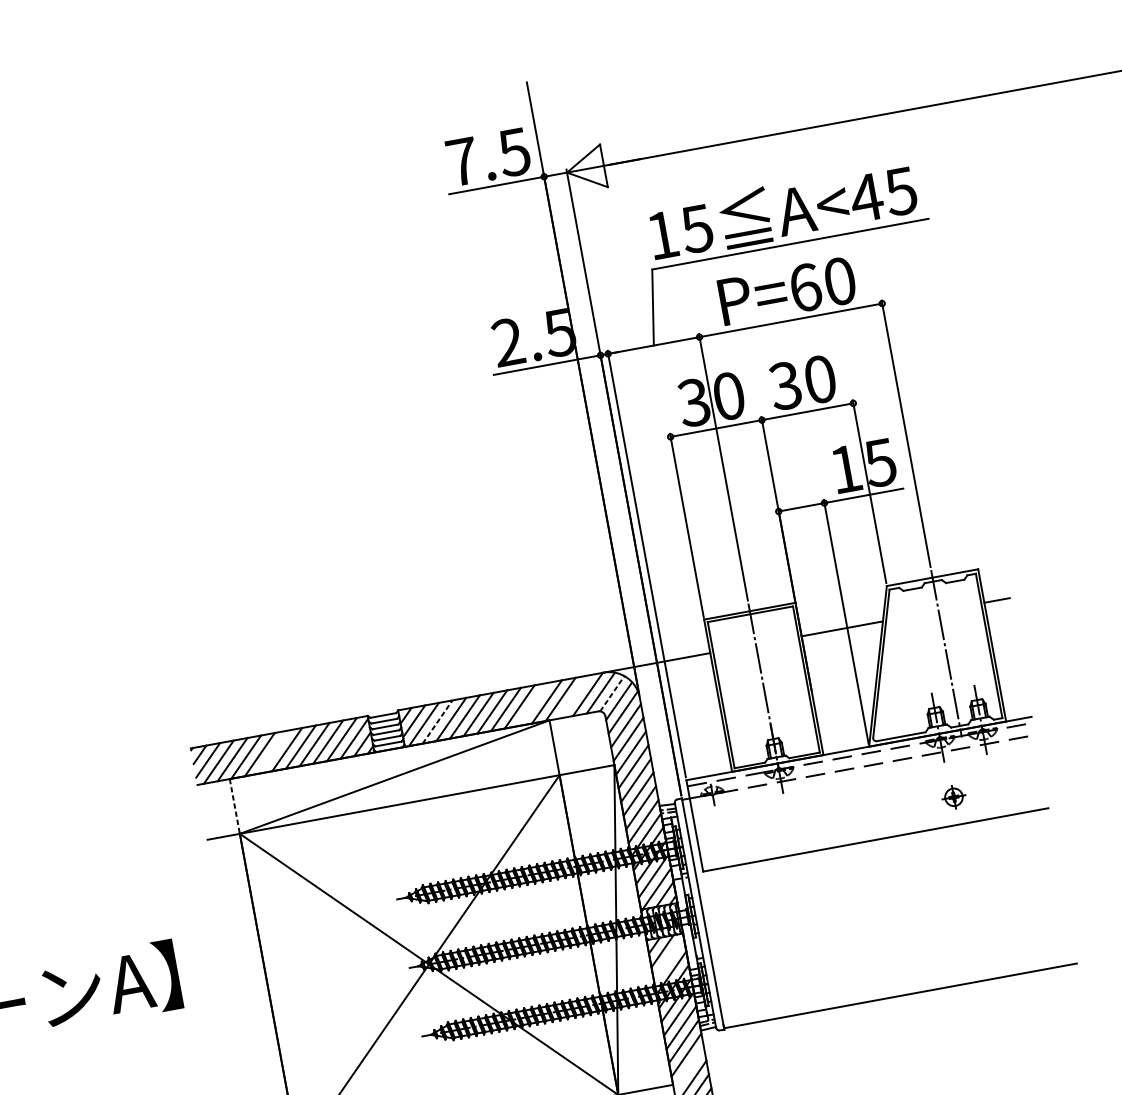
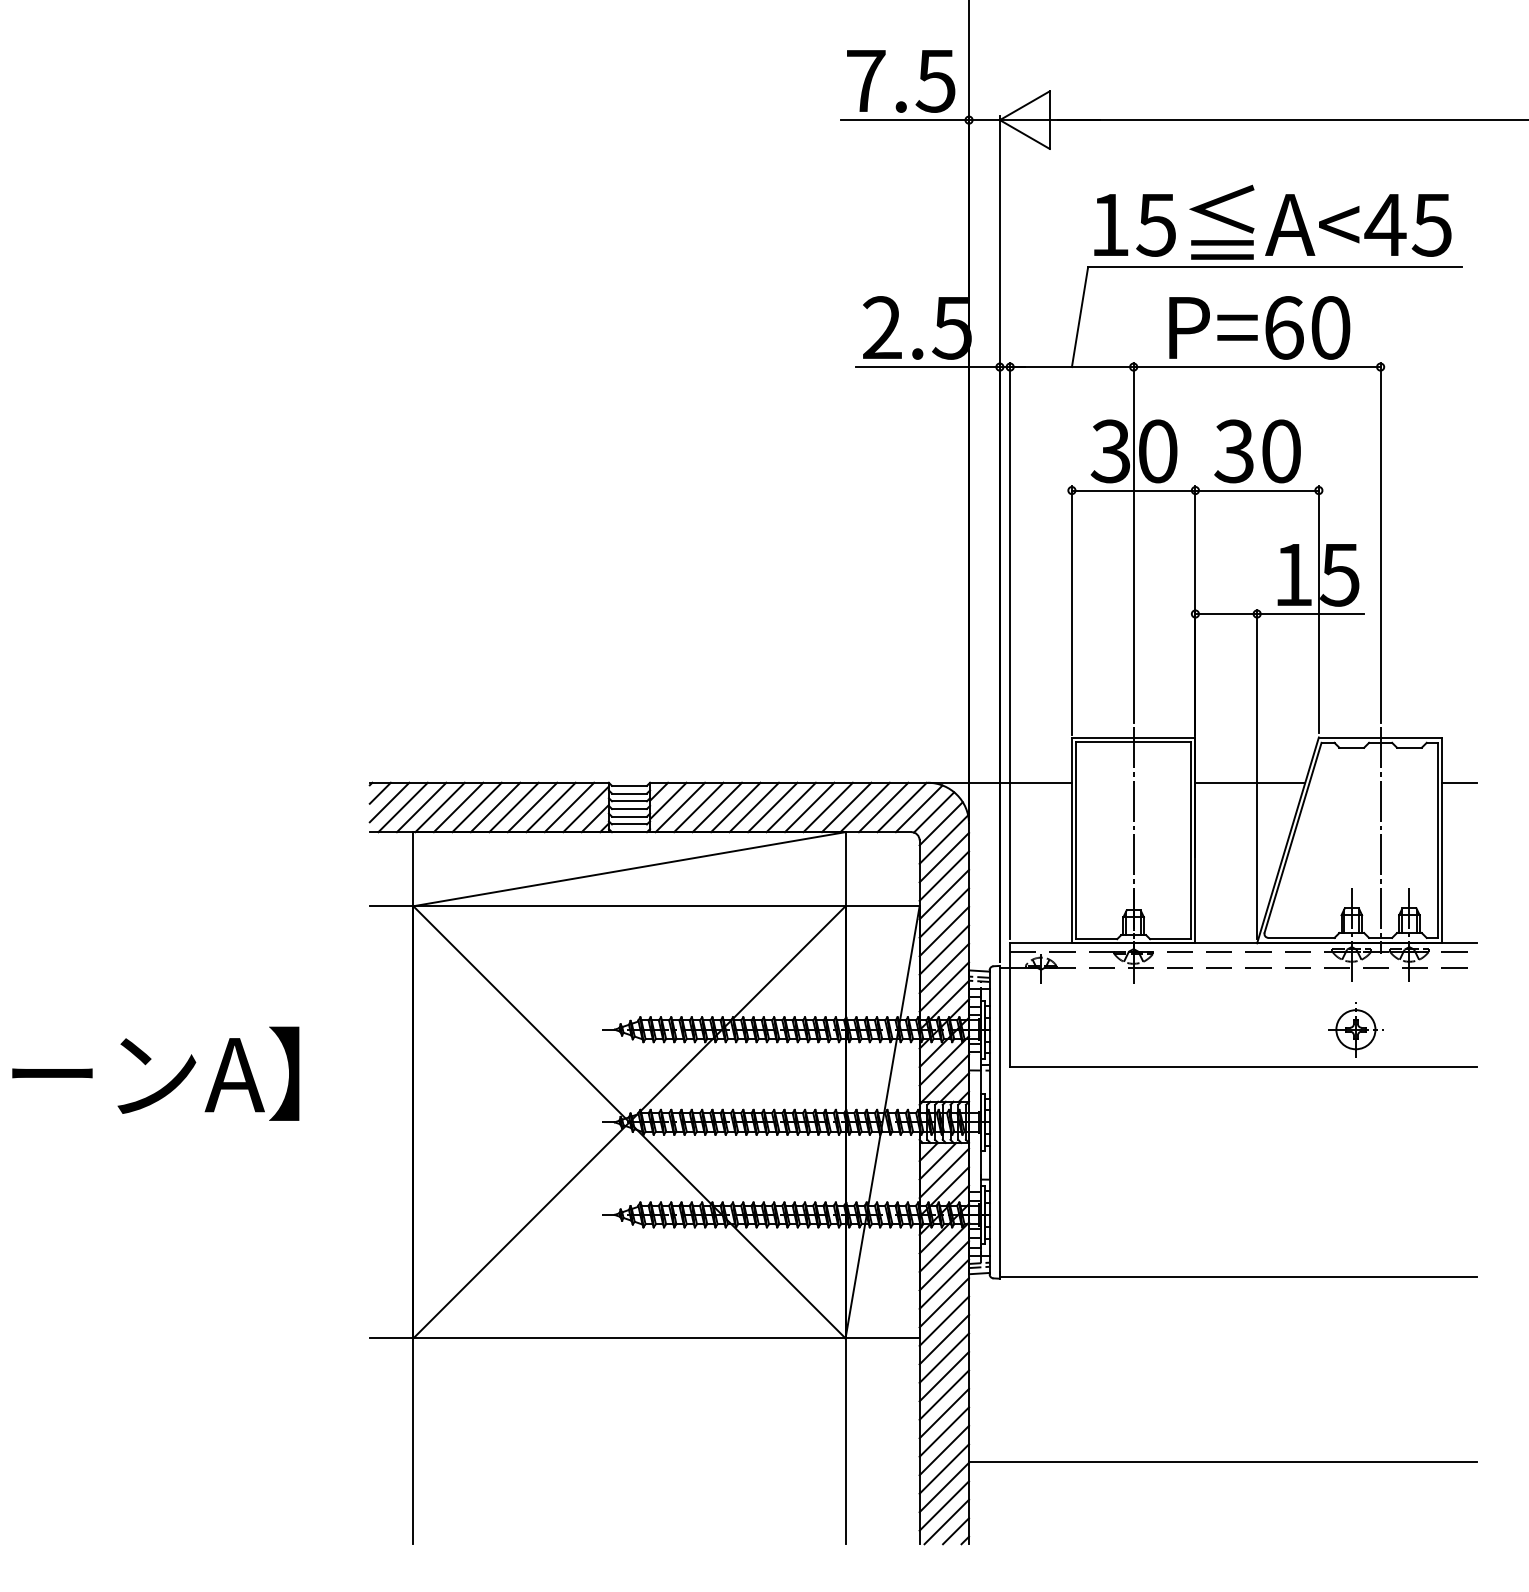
line: (612, 693) -> (934, 812), dashed -> solid
line: (574, 696) -> (883, 807), added
line: (532, 704) -> (827, 807), added
line: (437, 722) -> (698, 807), dashed -> solid
line: (273, 752) -> (476, 807), added
part: (953, 797) -> (1355, 1029), size x1.67
line: (234, 806) -> (413, 869), dashed -> solid
line: (669, 959) -> (944, 1173), added
line: (689, 1068) -> (944, 1320), added

